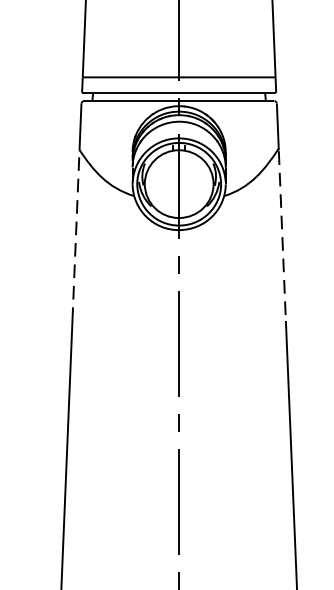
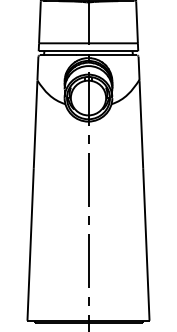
line: (75, 235) -> (35, 124), dashed -> solid
line: (282, 235) -> (141, 124), dashed -> solid

